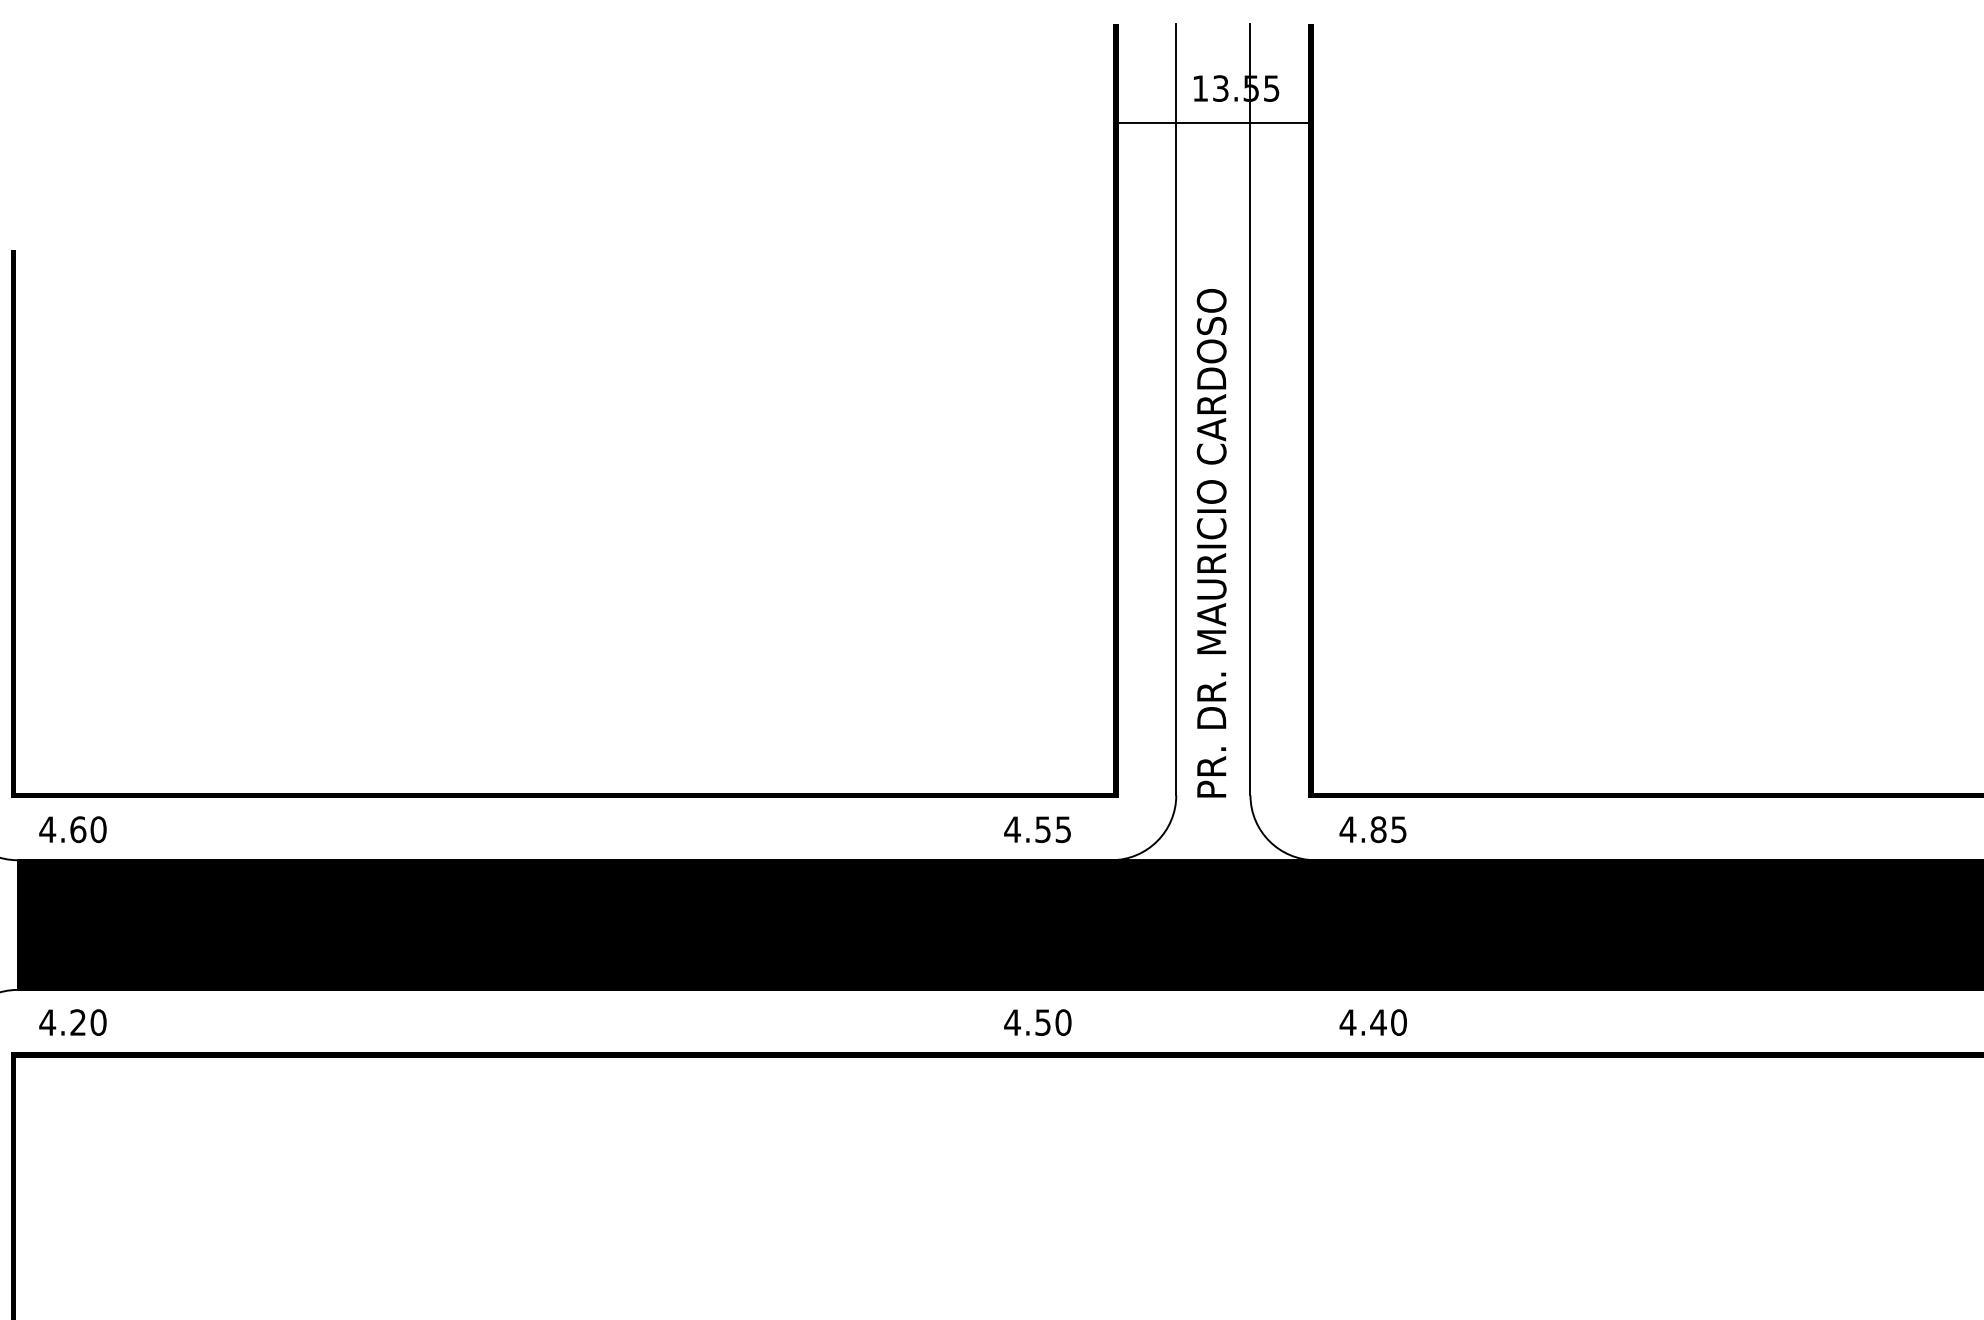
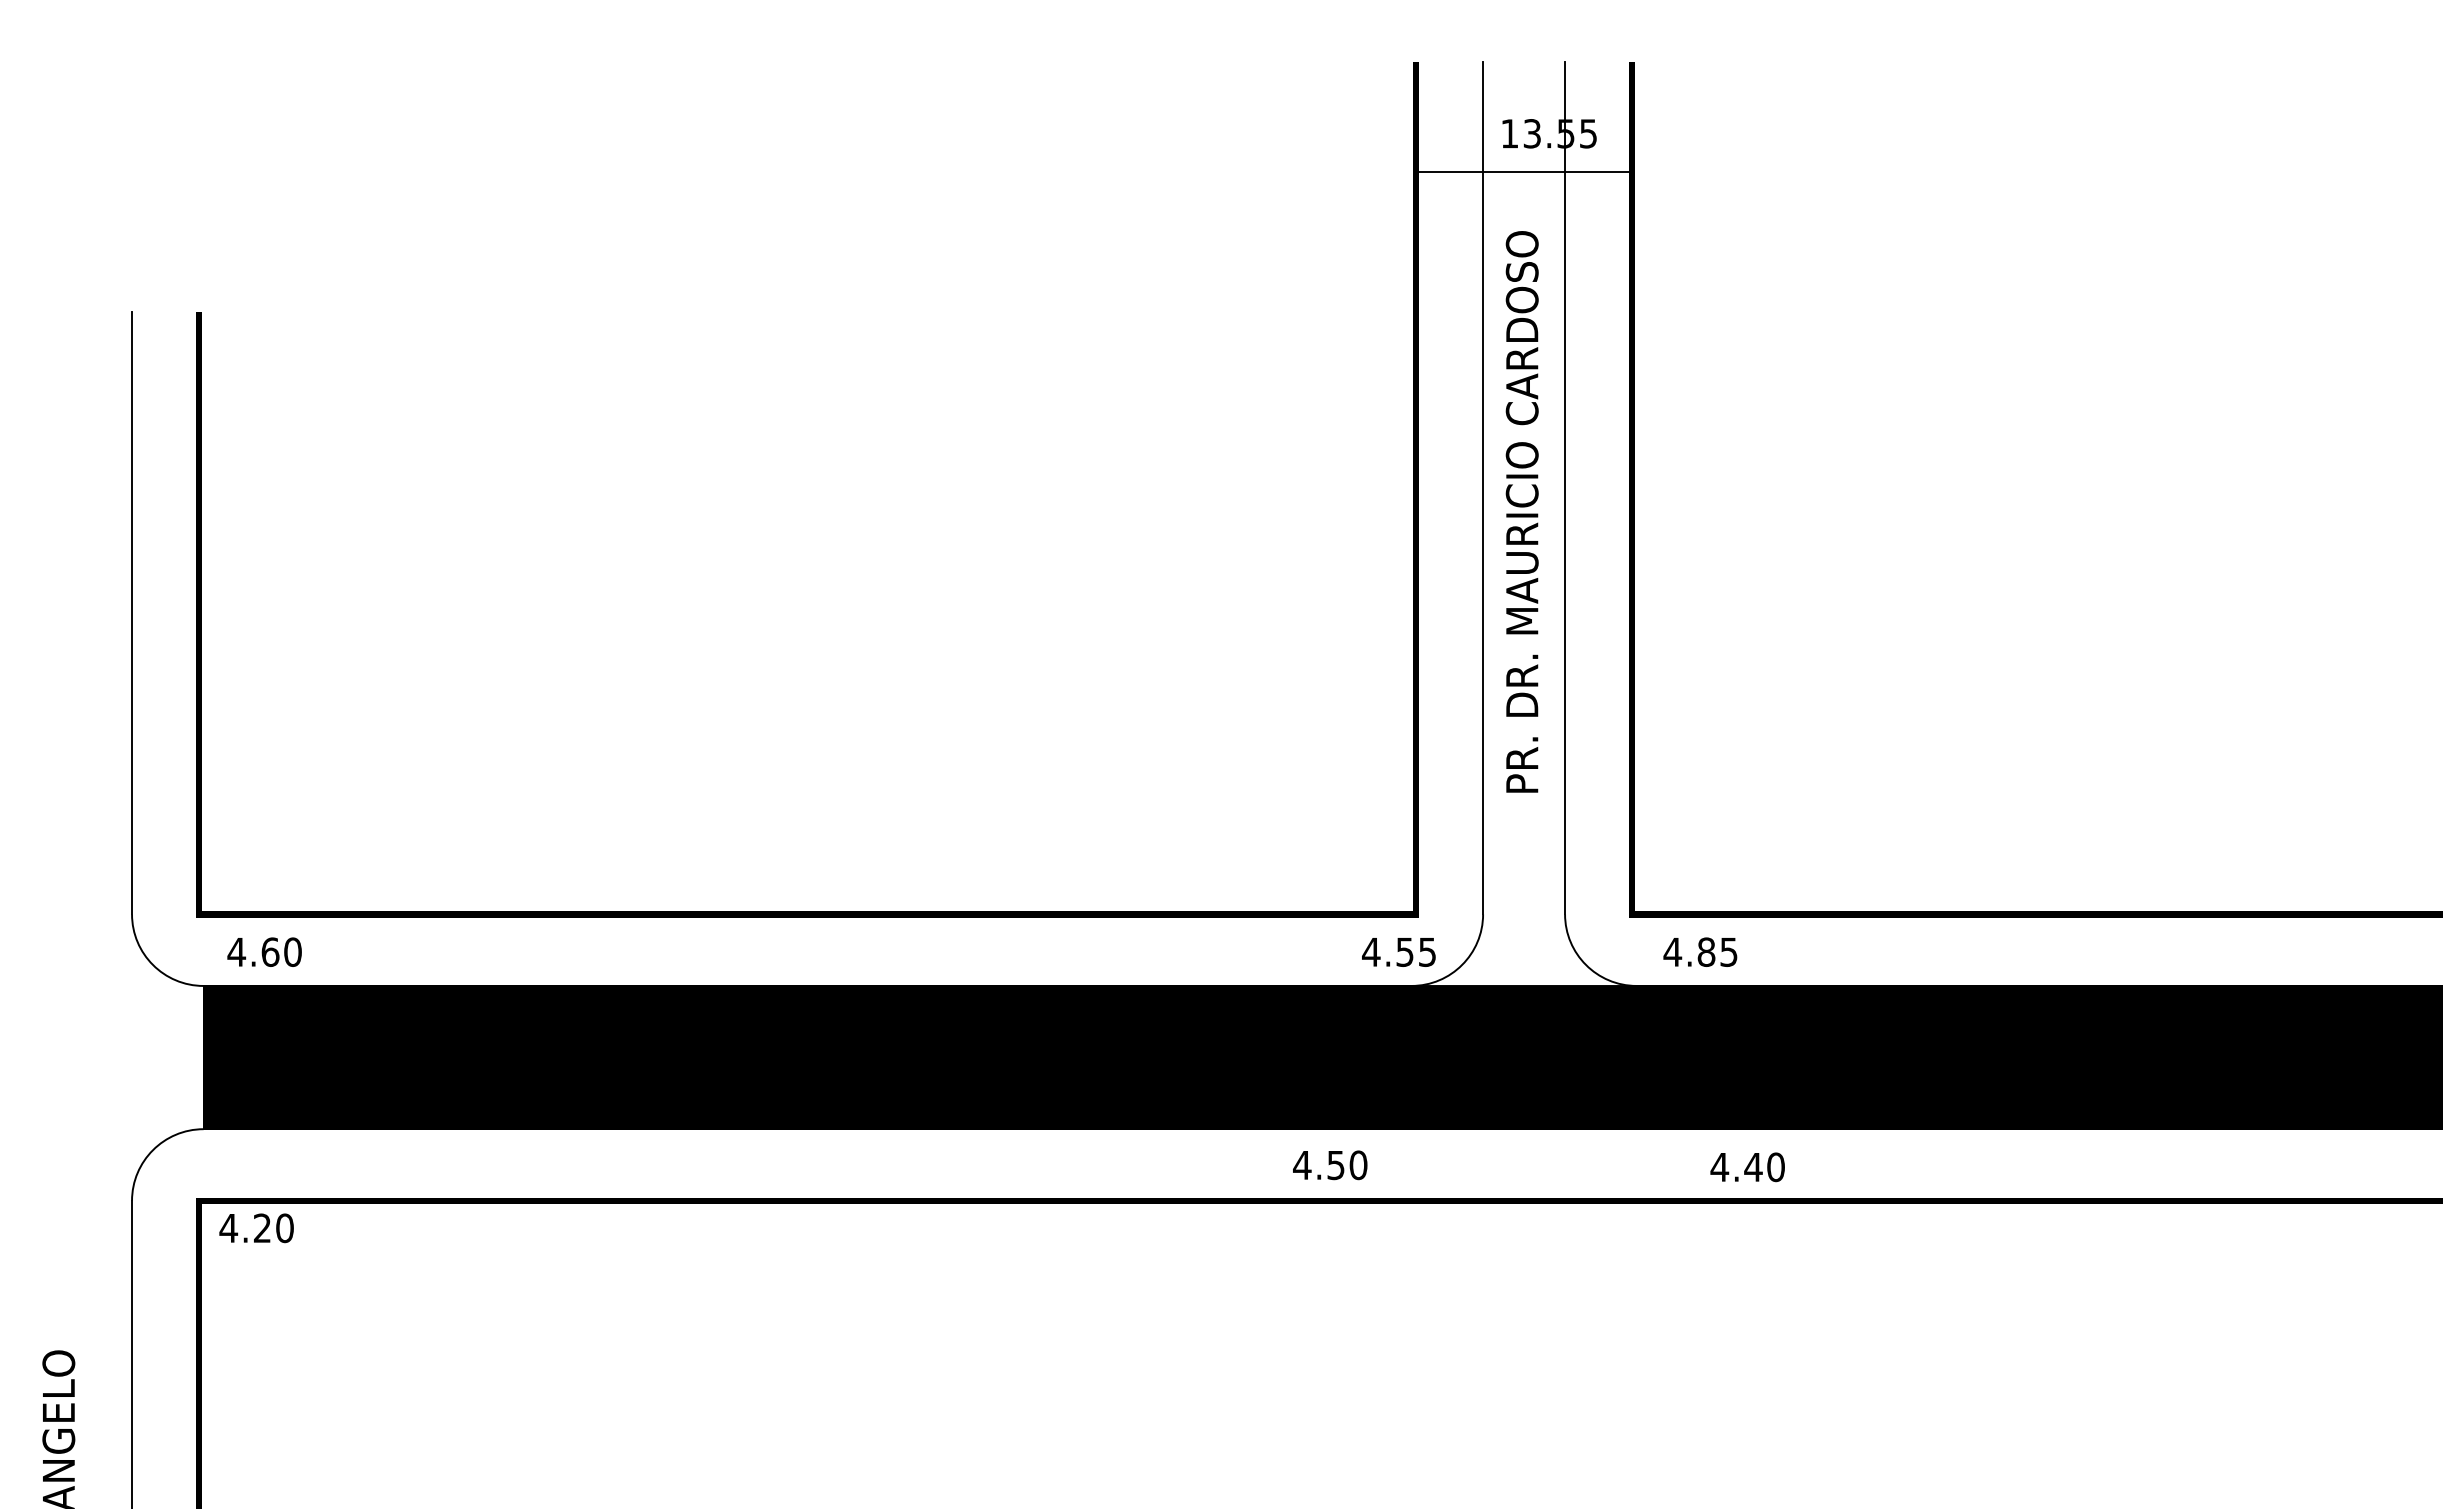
text: (1211, 542) -> (1521, 511), moved
text: (1037, 829) -> (1398, 952), moved
text: (72, 1022) -> (256, 1228), moved
text: (1373, 1022) -> (1747, 1167), moved

